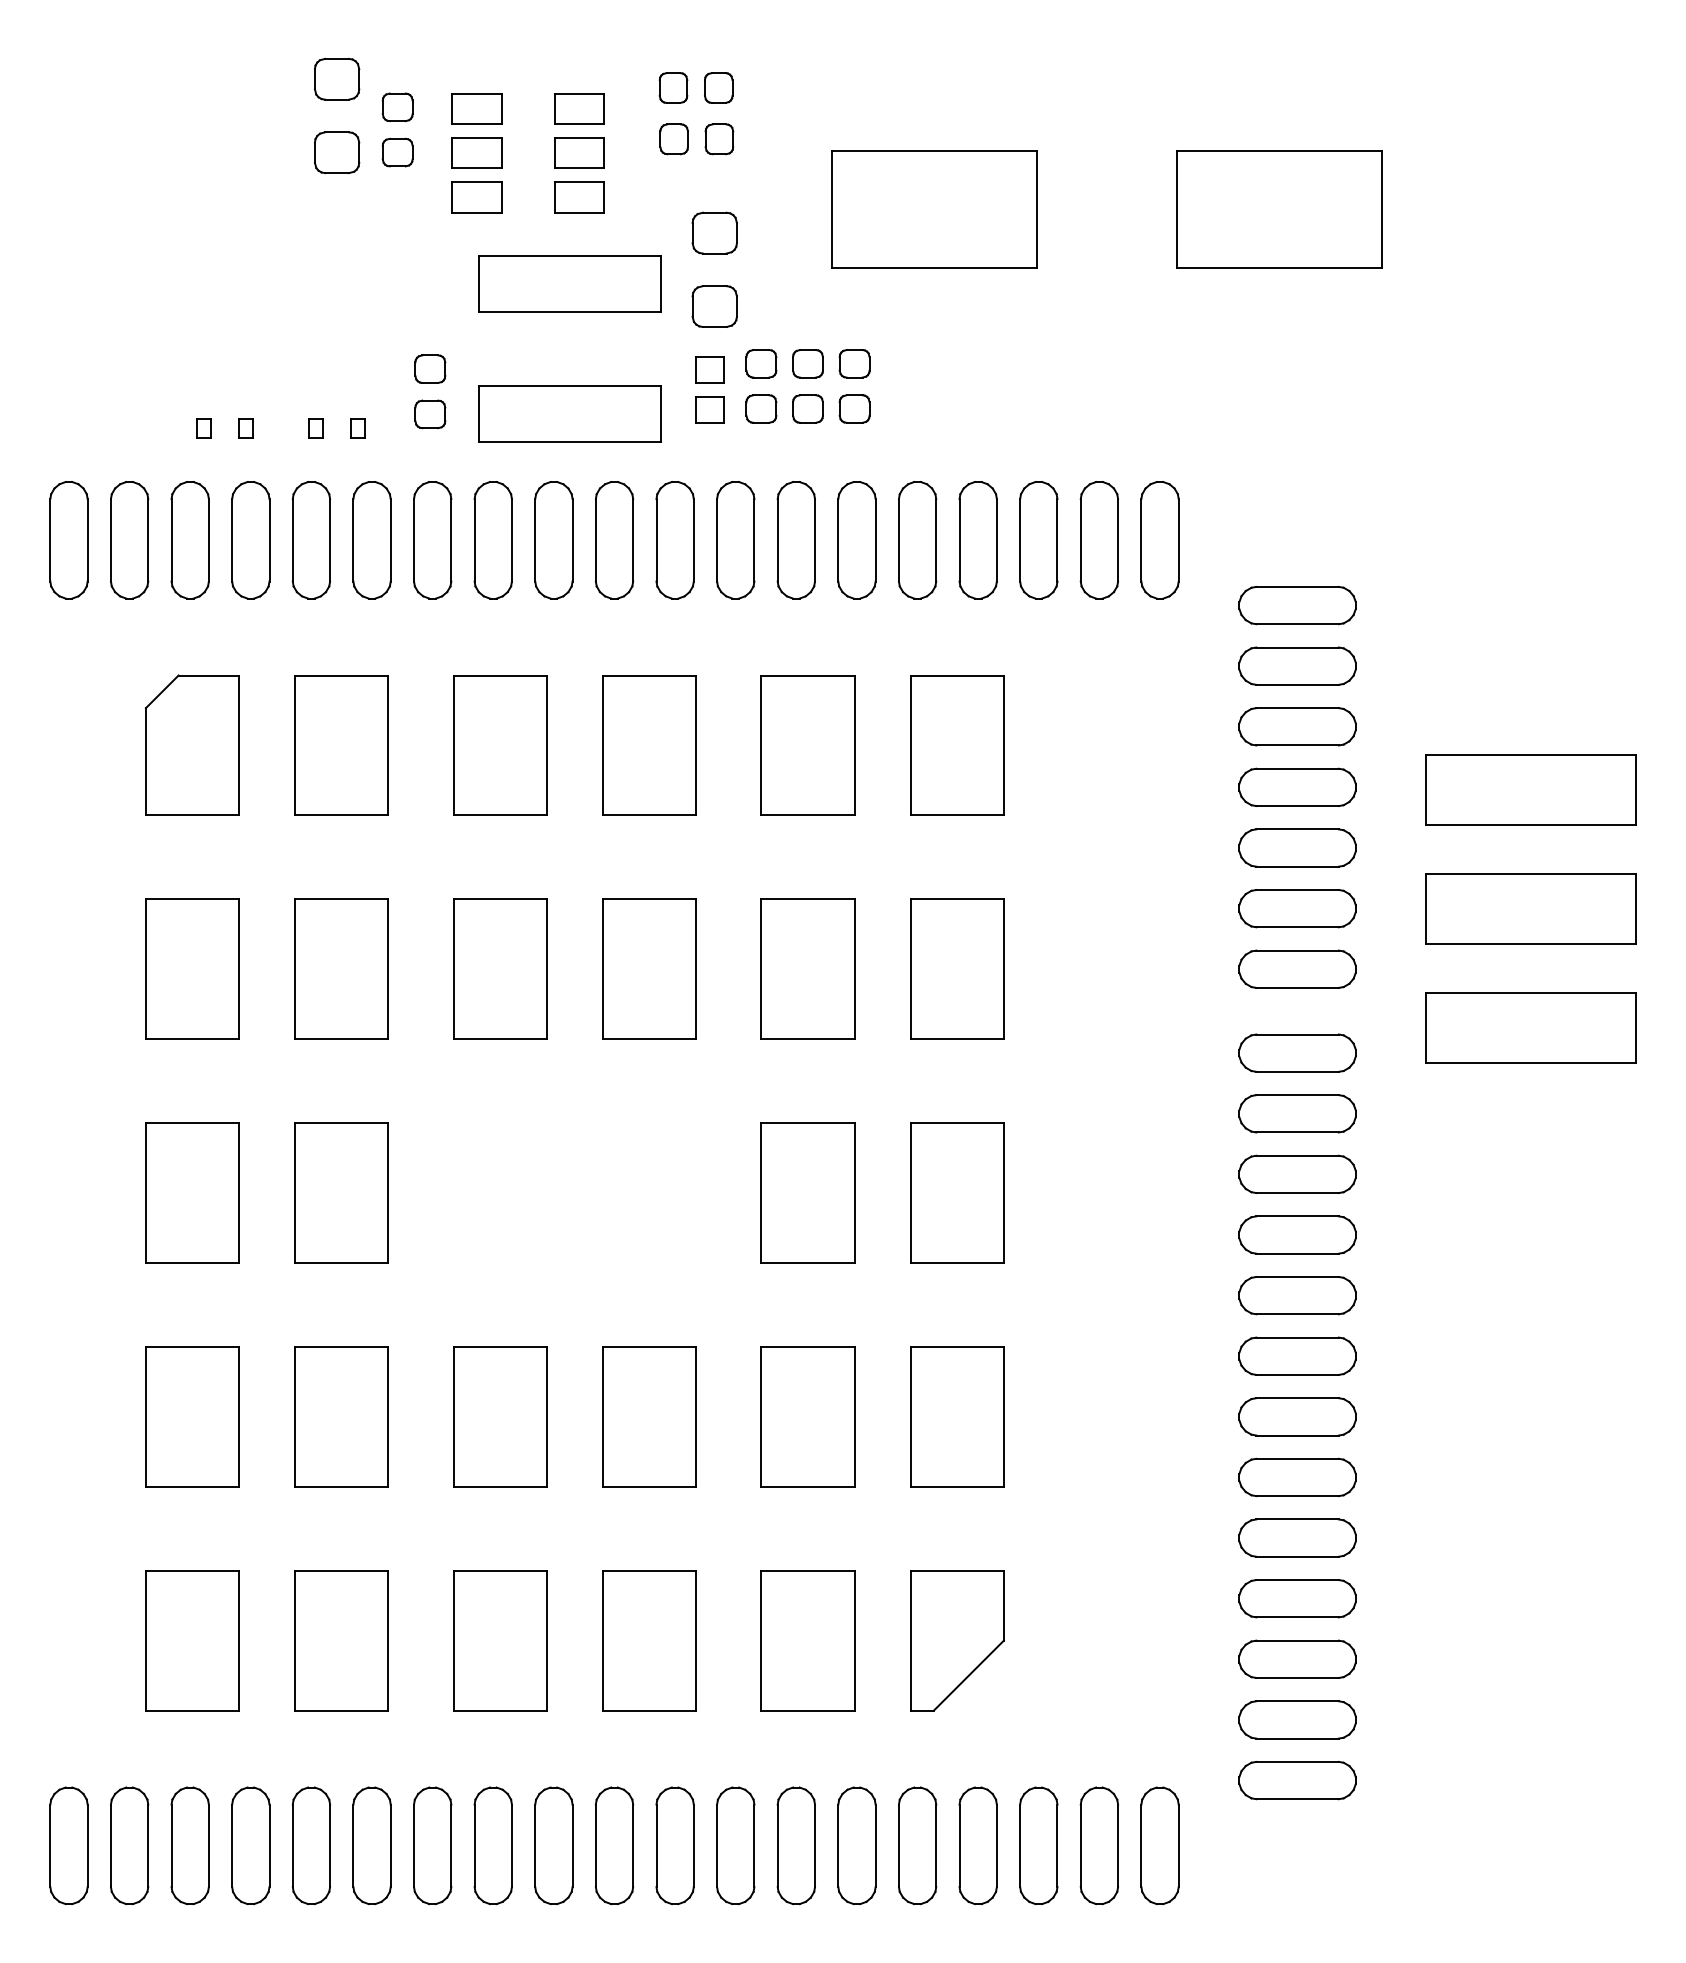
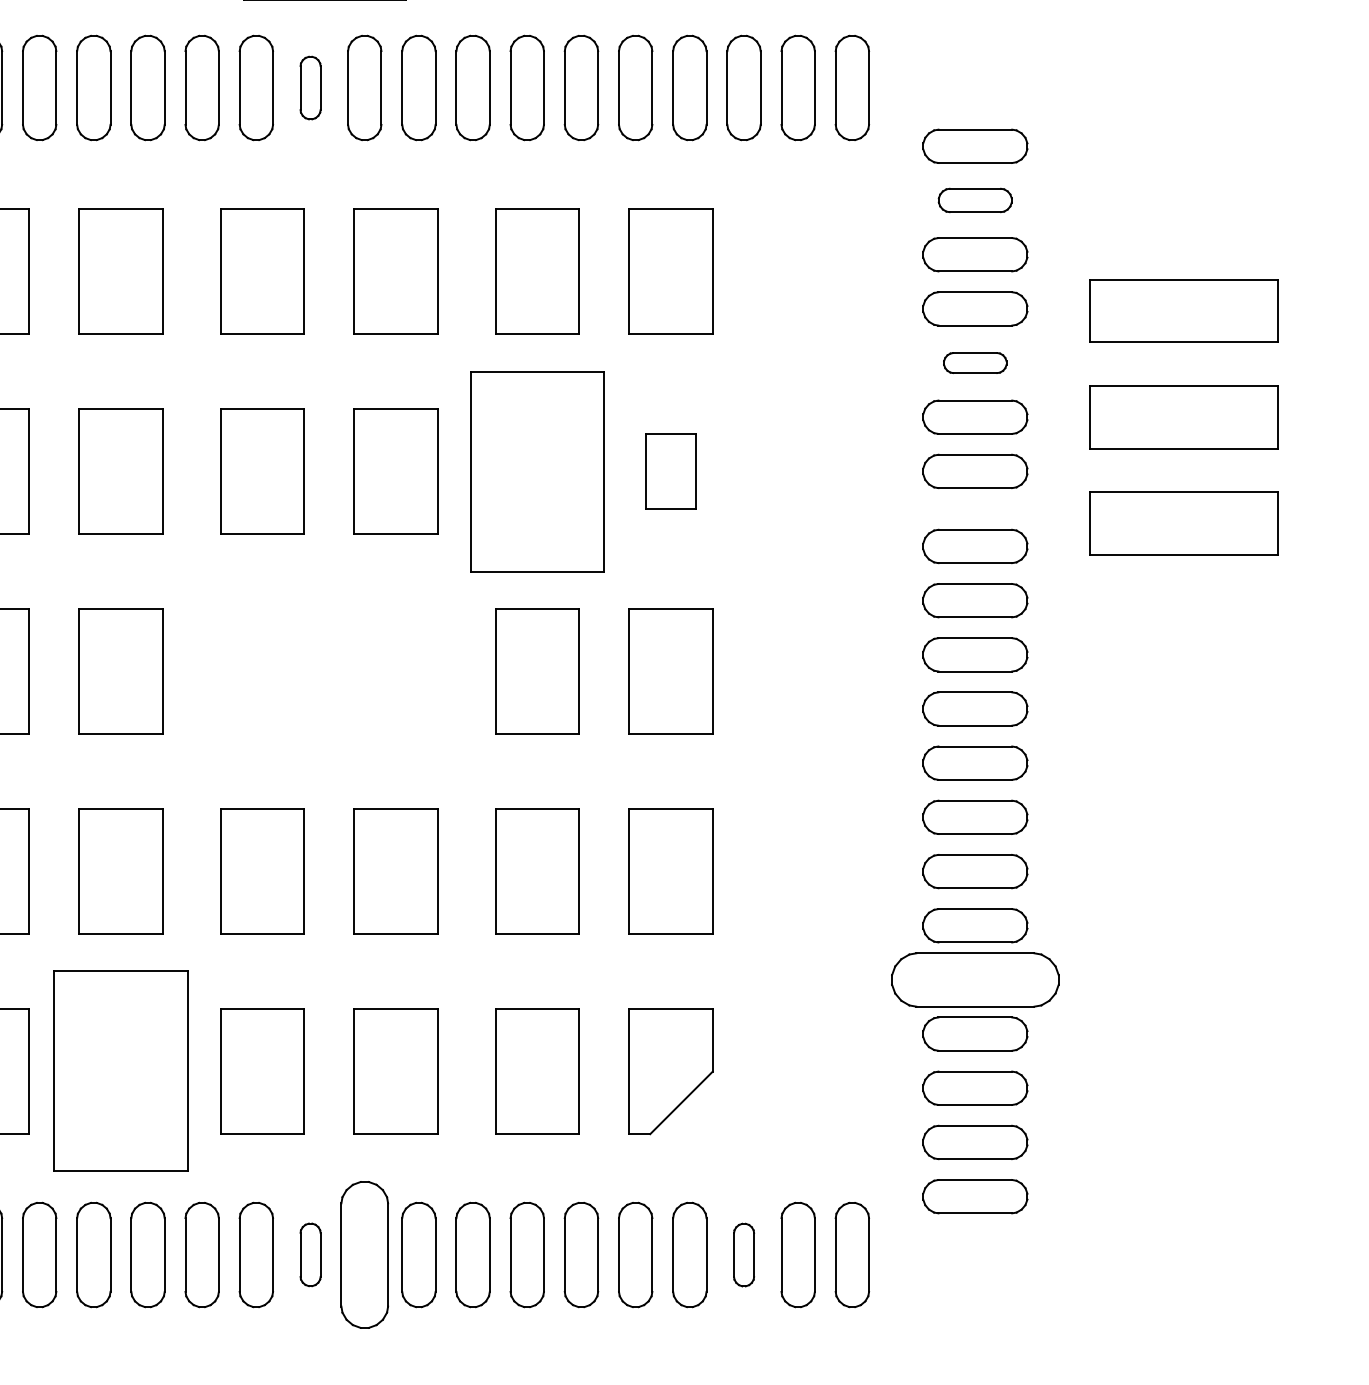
part: (553, 540) -> (310, 88), size x0.6
part: (1297, 665) -> (975, 199), size x0.7
part: (1297, 847) -> (975, 362), size x0.6
part: (807, 968) -> (537, 470), size x1.6
part: (957, 968) -> (671, 470), size x0.6
part: (1297, 1537) -> (975, 979), size x1.6
part: (341, 1640) -> (120, 1071), size x1.6
part: (553, 1845) -> (310, 1254), size x0.6
part: (614, 1845) -> (364, 1254), size x1.4
part: (1038, 1845) -> (743, 1254), size x0.6

